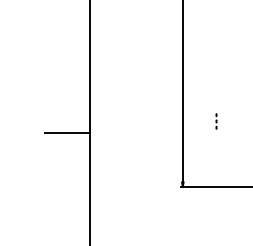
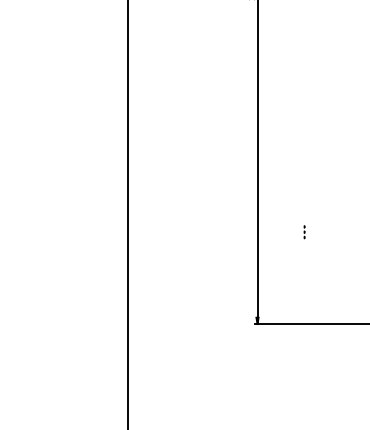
part: (216, 120) -> (304, 231), size x0.6
line: (67, 132) -> (95, 248), removed

